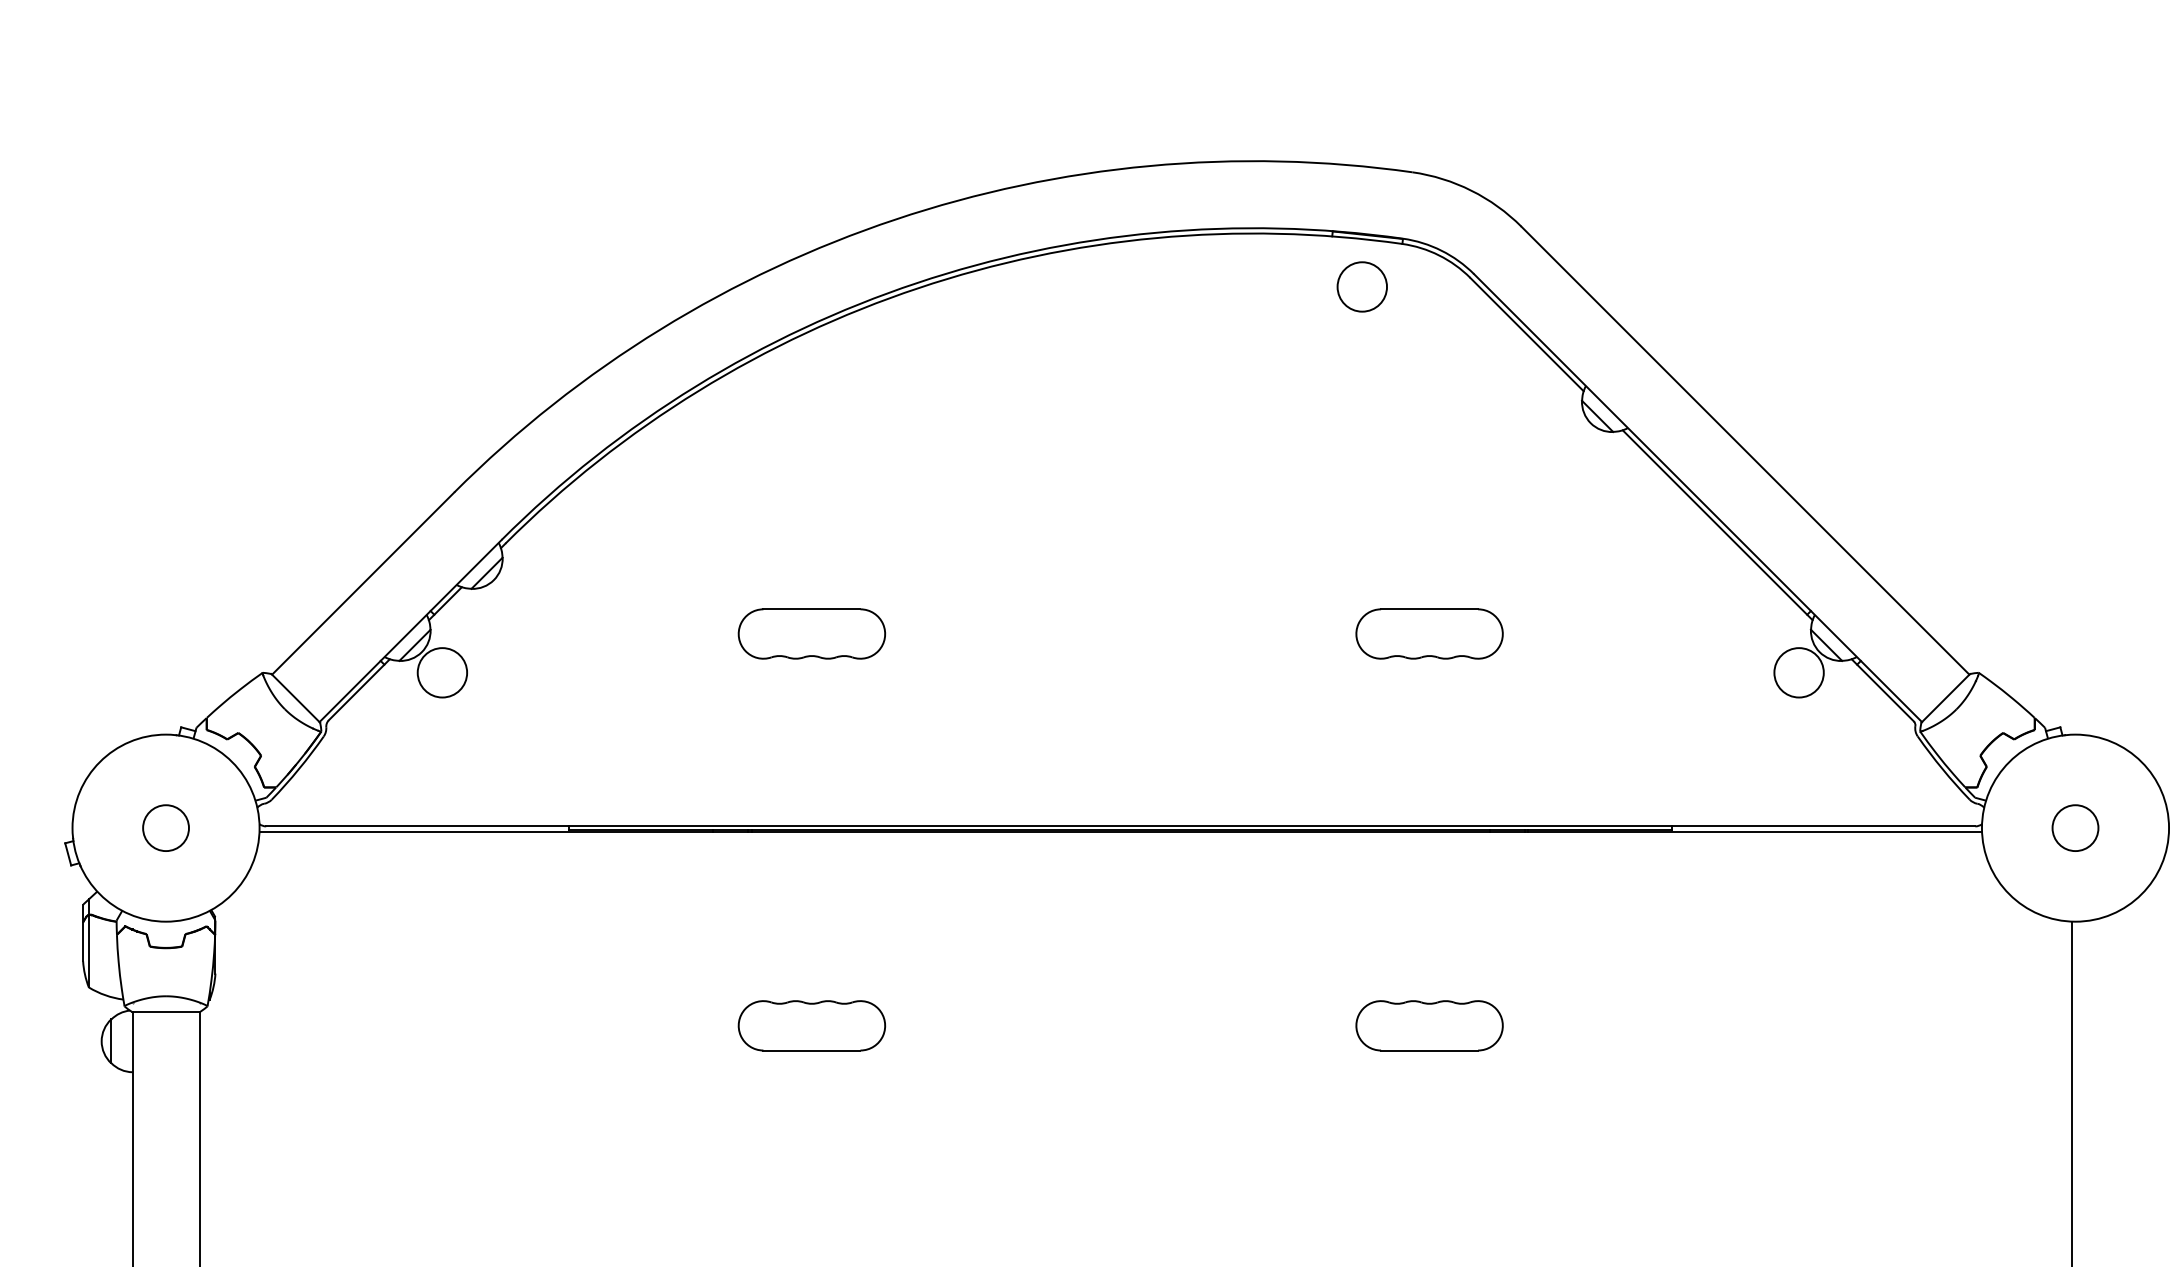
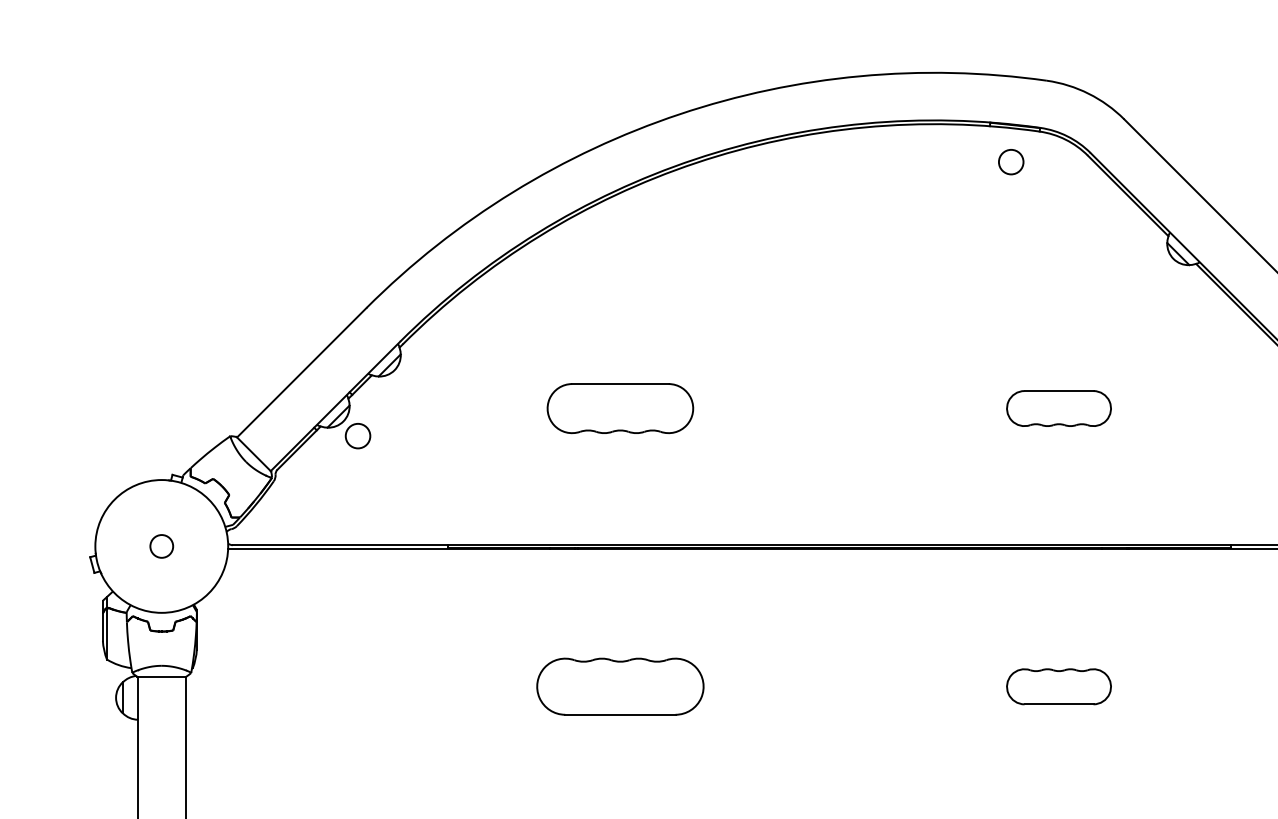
circle: (1362, 286) -> (1011, 161), size x0.7
part: (811, 633) -> (620, 408), size x1.4
circle: (442, 672) -> (358, 435), size x0.7
circle: (166, 828) -> (162, 546), size x0.7
part: (811, 1025) -> (620, 686), size x1.6

